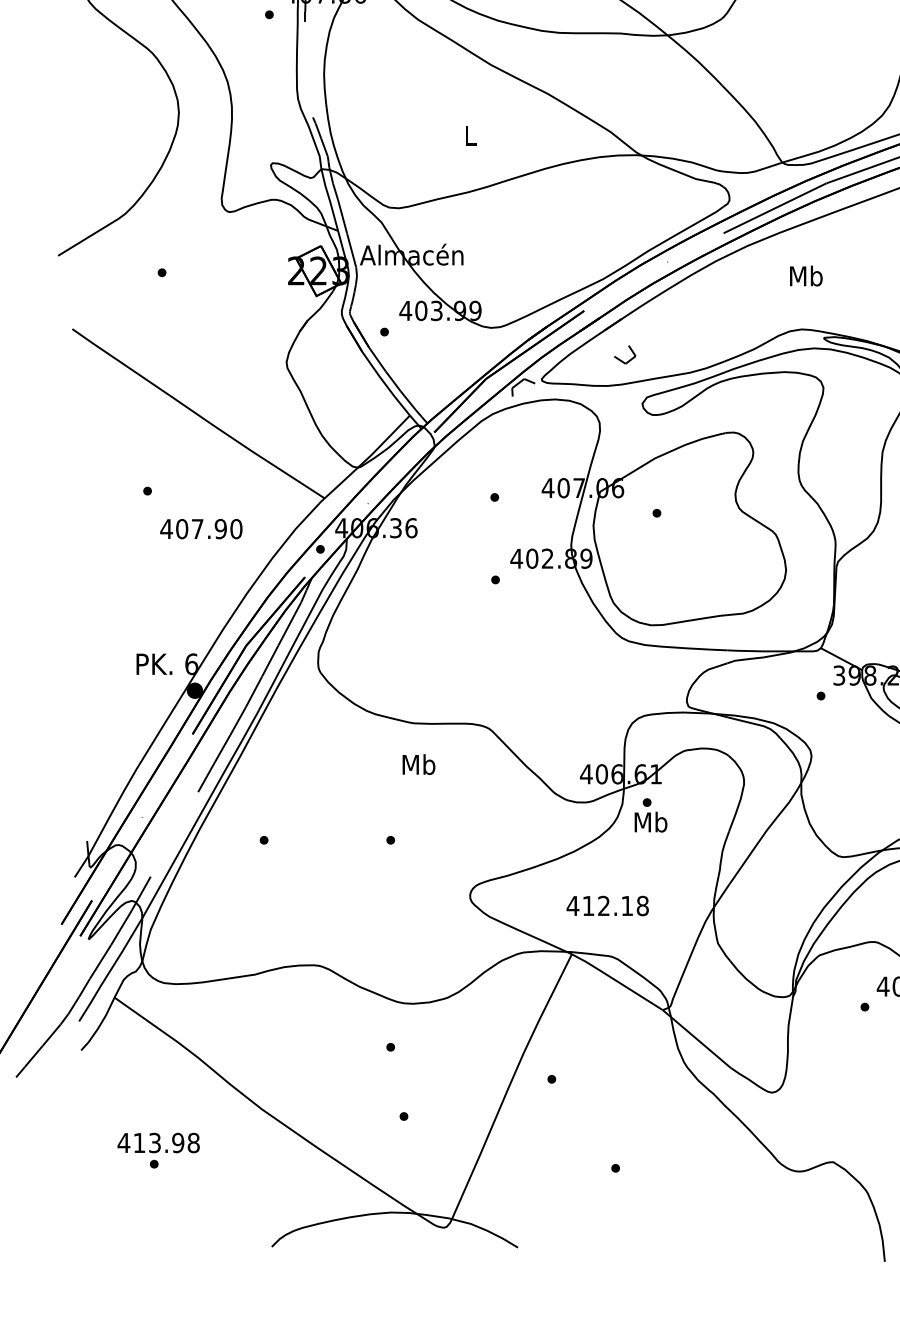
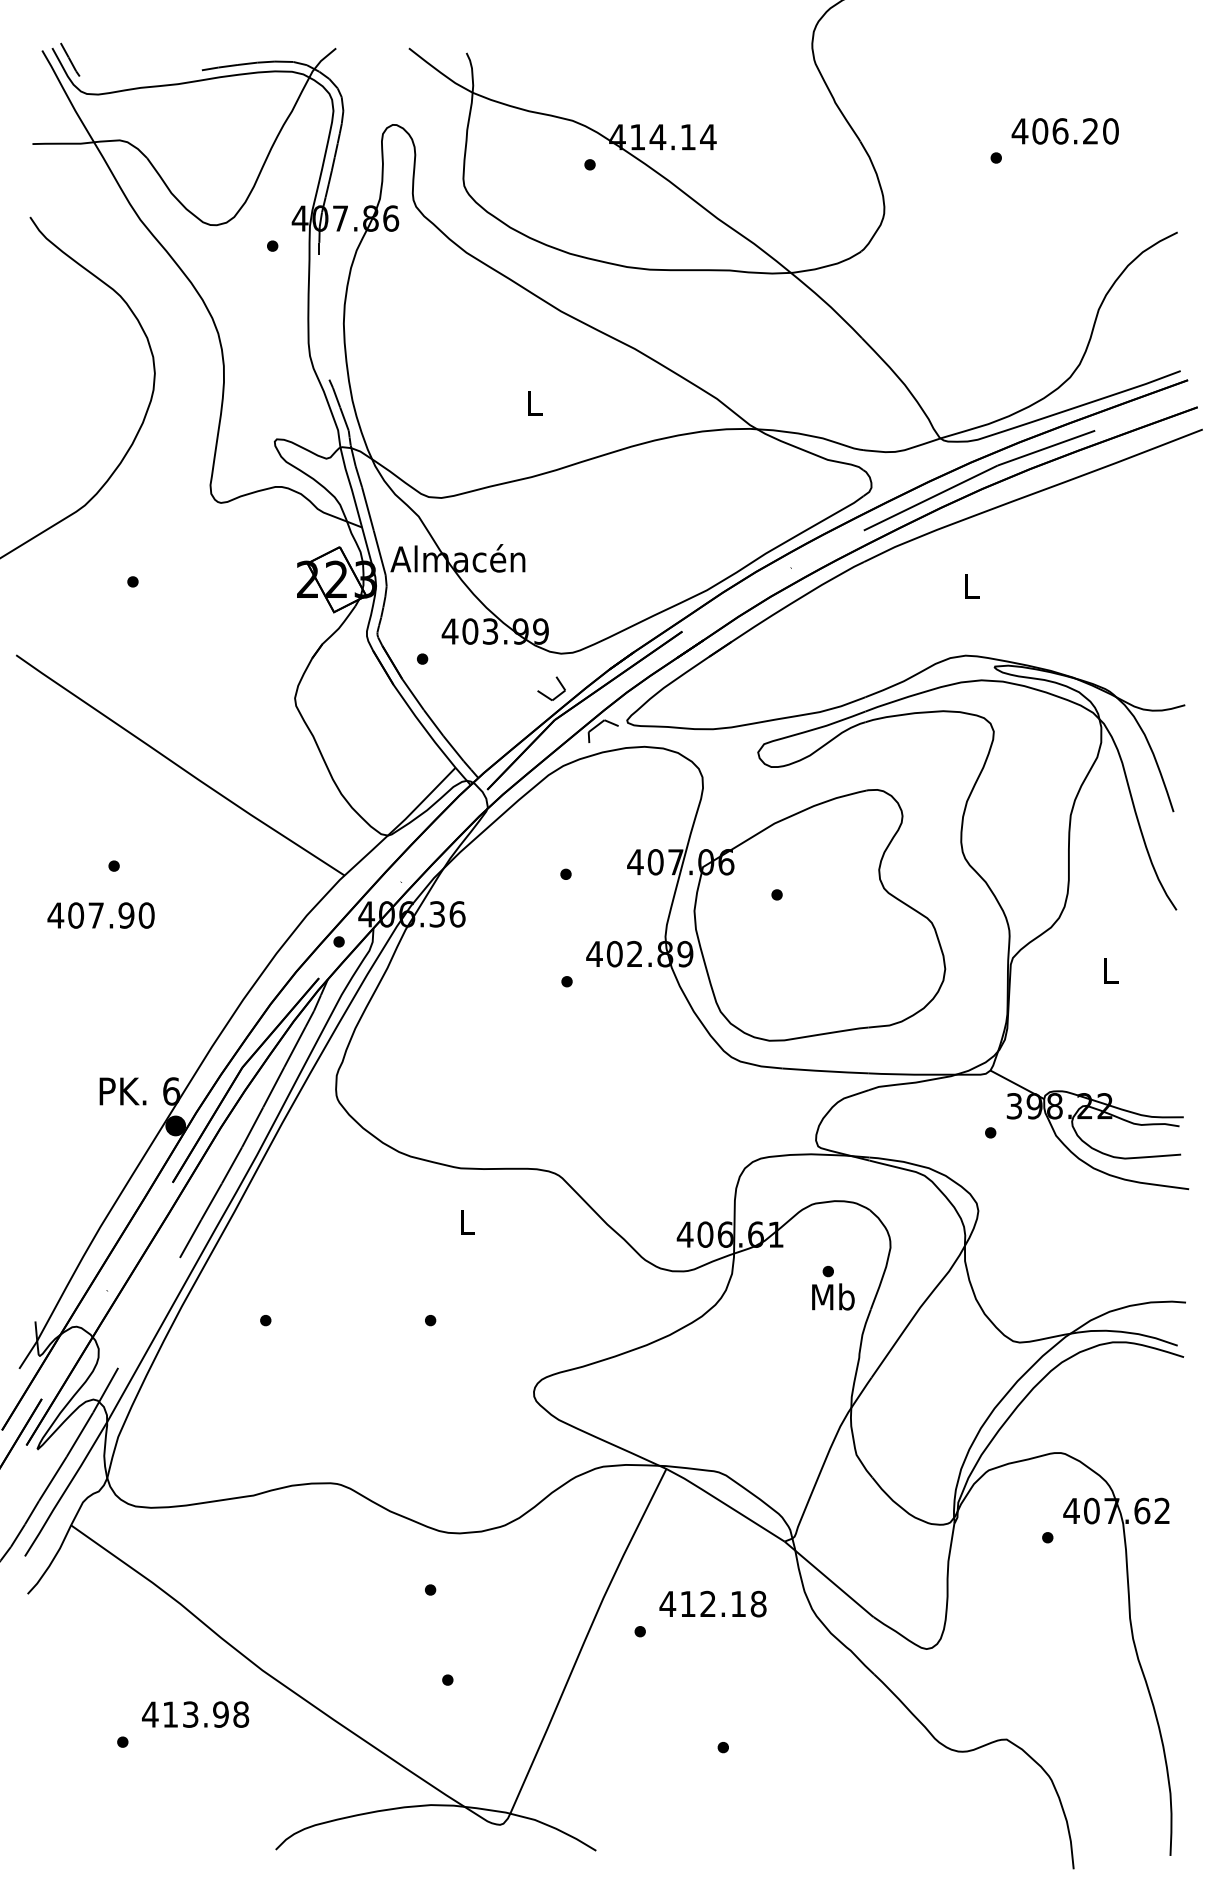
text: (806, 275) -> (971, 585), Mb -> L
line: (620, 359) -> (545, 694), moved
text: (200, 529) -> (100, 915), moved
text: (419, 764) -> (467, 1221), Mb -> L
text: (651, 815) -> (833, 1288), moved
text: (607, 905) -> (712, 1603), moved
text: (158, 1142) -> (195, 1714), moved

